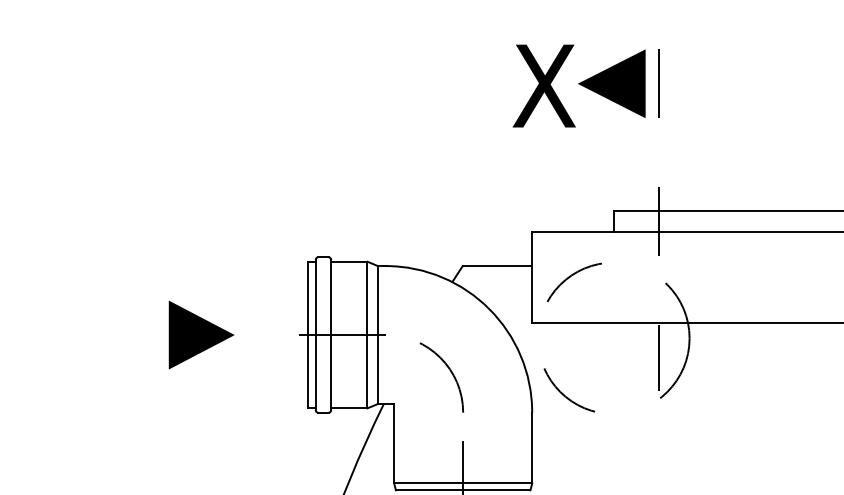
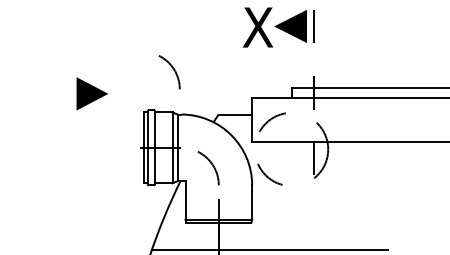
arc: (369, 174) -> (173, 70), added
line: (199, 334) -> (91, 93), moved

